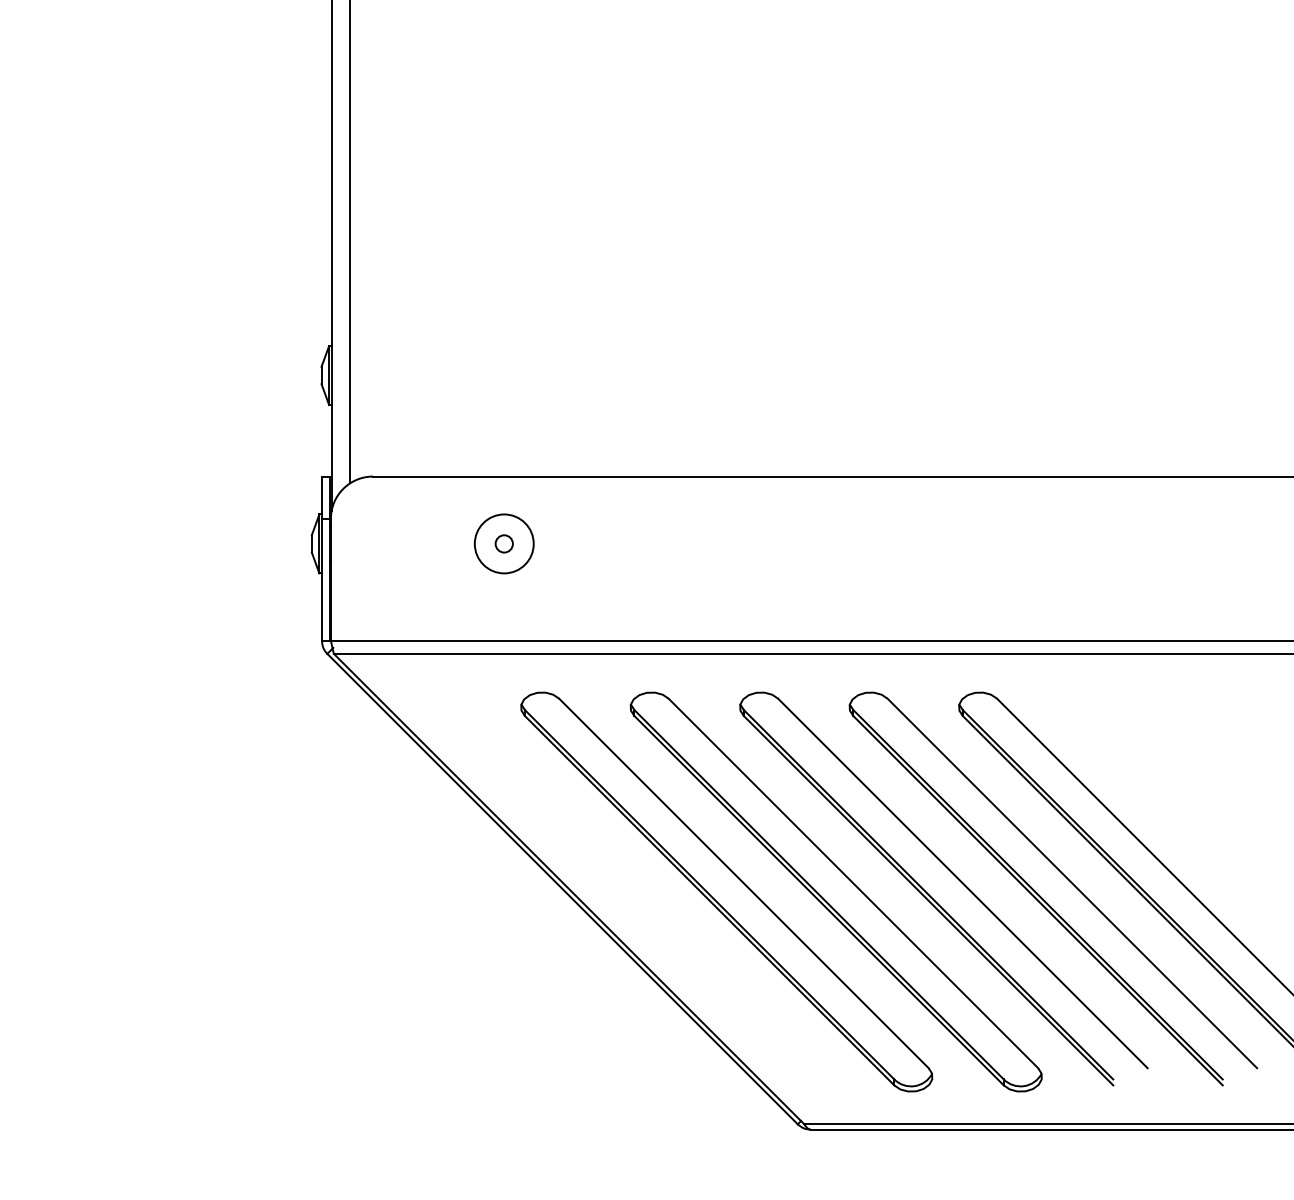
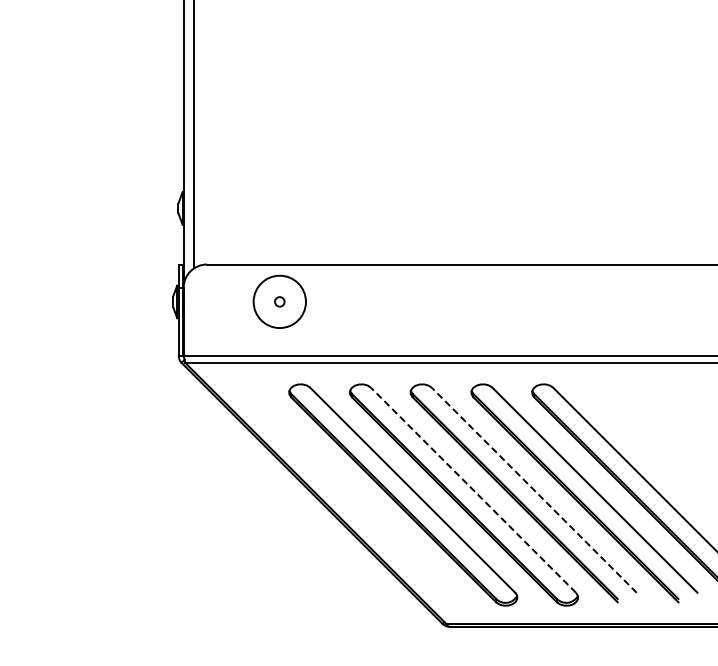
circle: (503, 543) -> (279, 301), size x1.6
line: (853, 883) -> (473, 490), solid -> dashed
line: (963, 883) -> (534, 490), solid -> dashed

